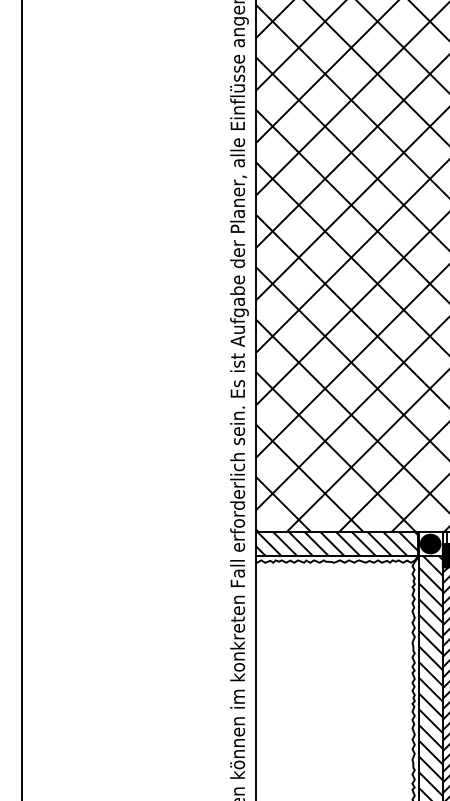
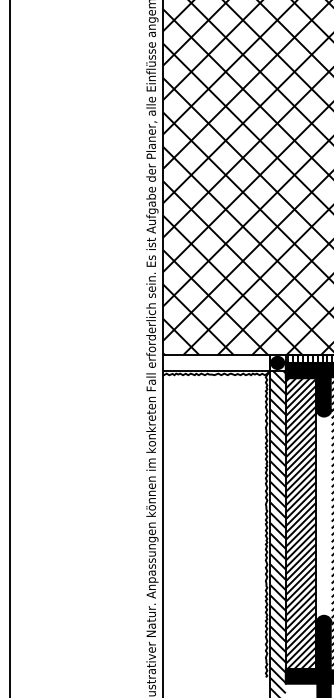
hatch: (337, 543) -> (216, 362), removed

